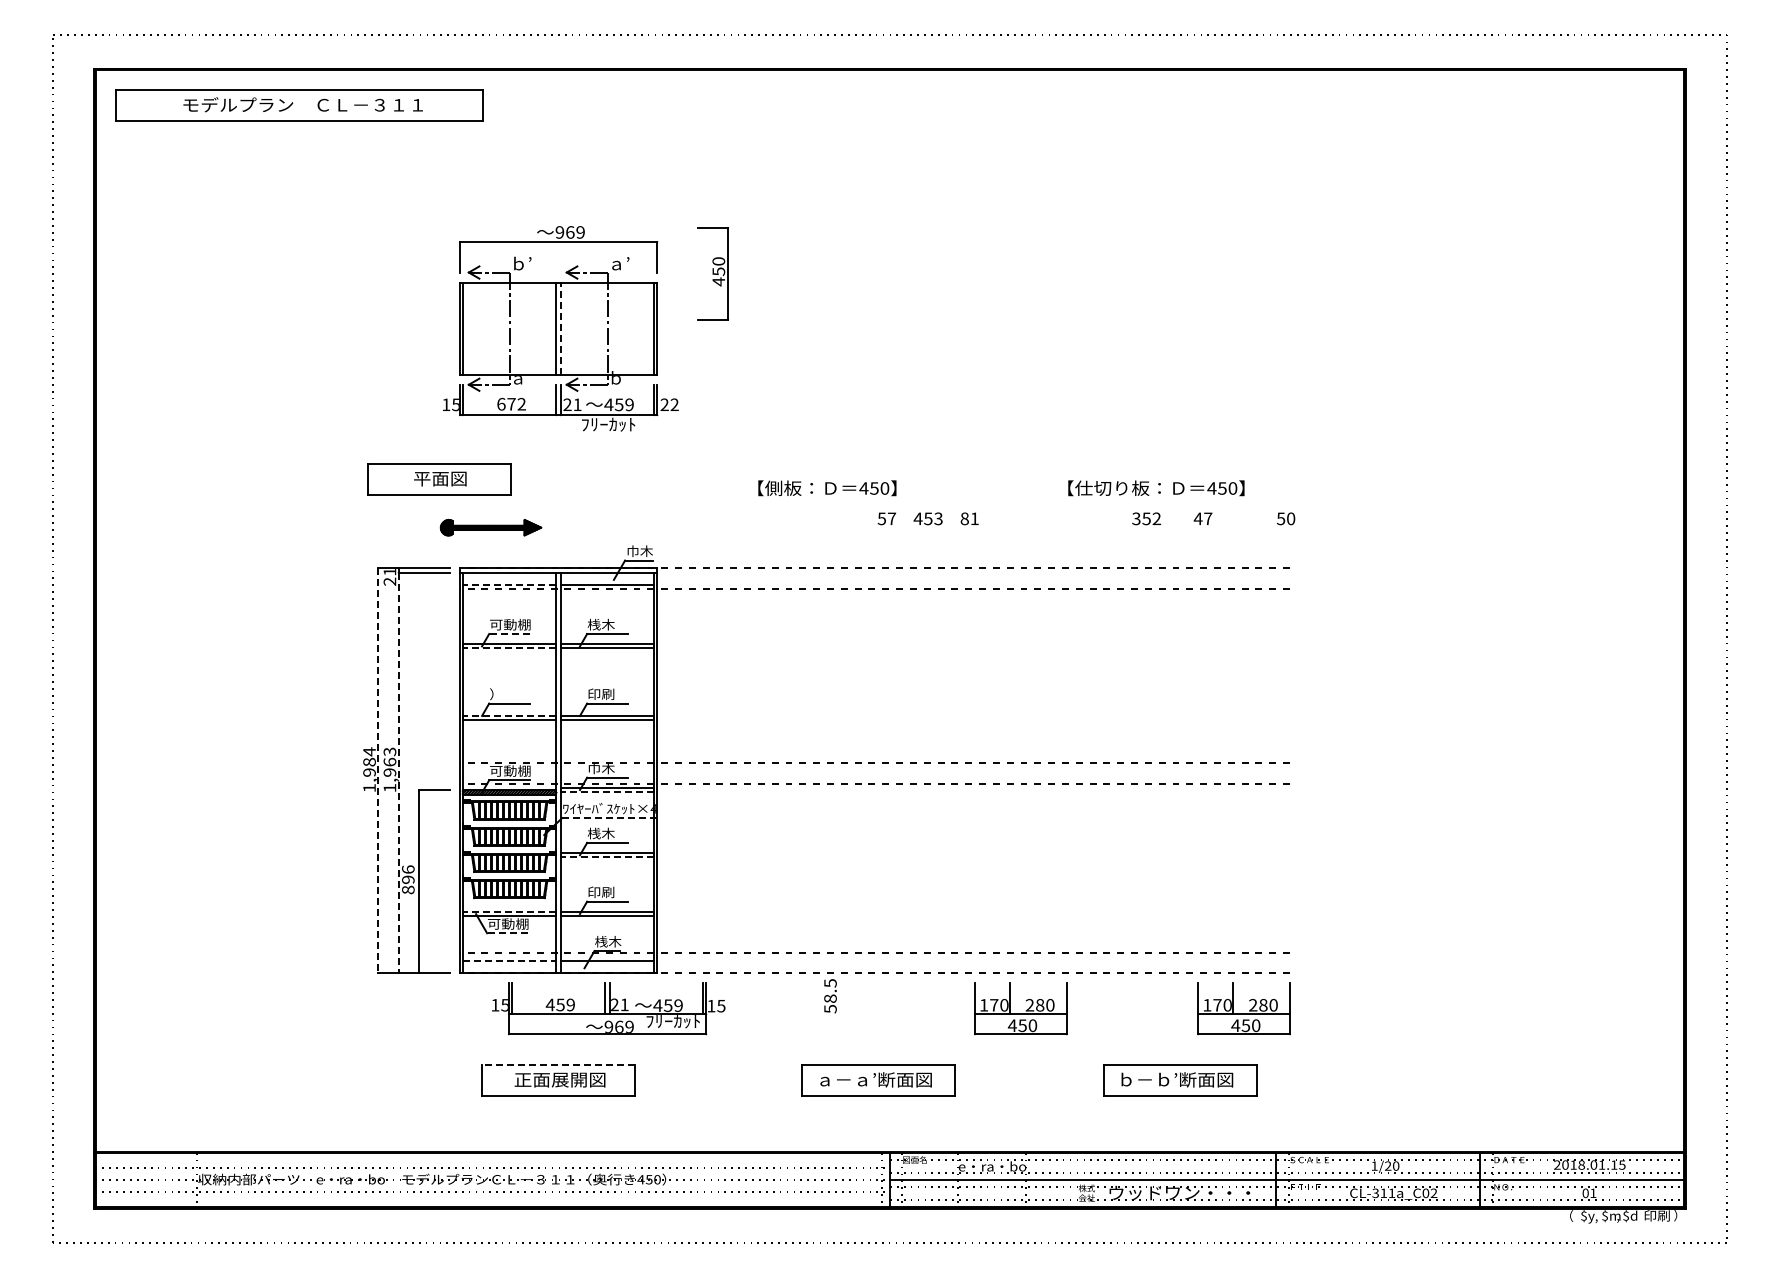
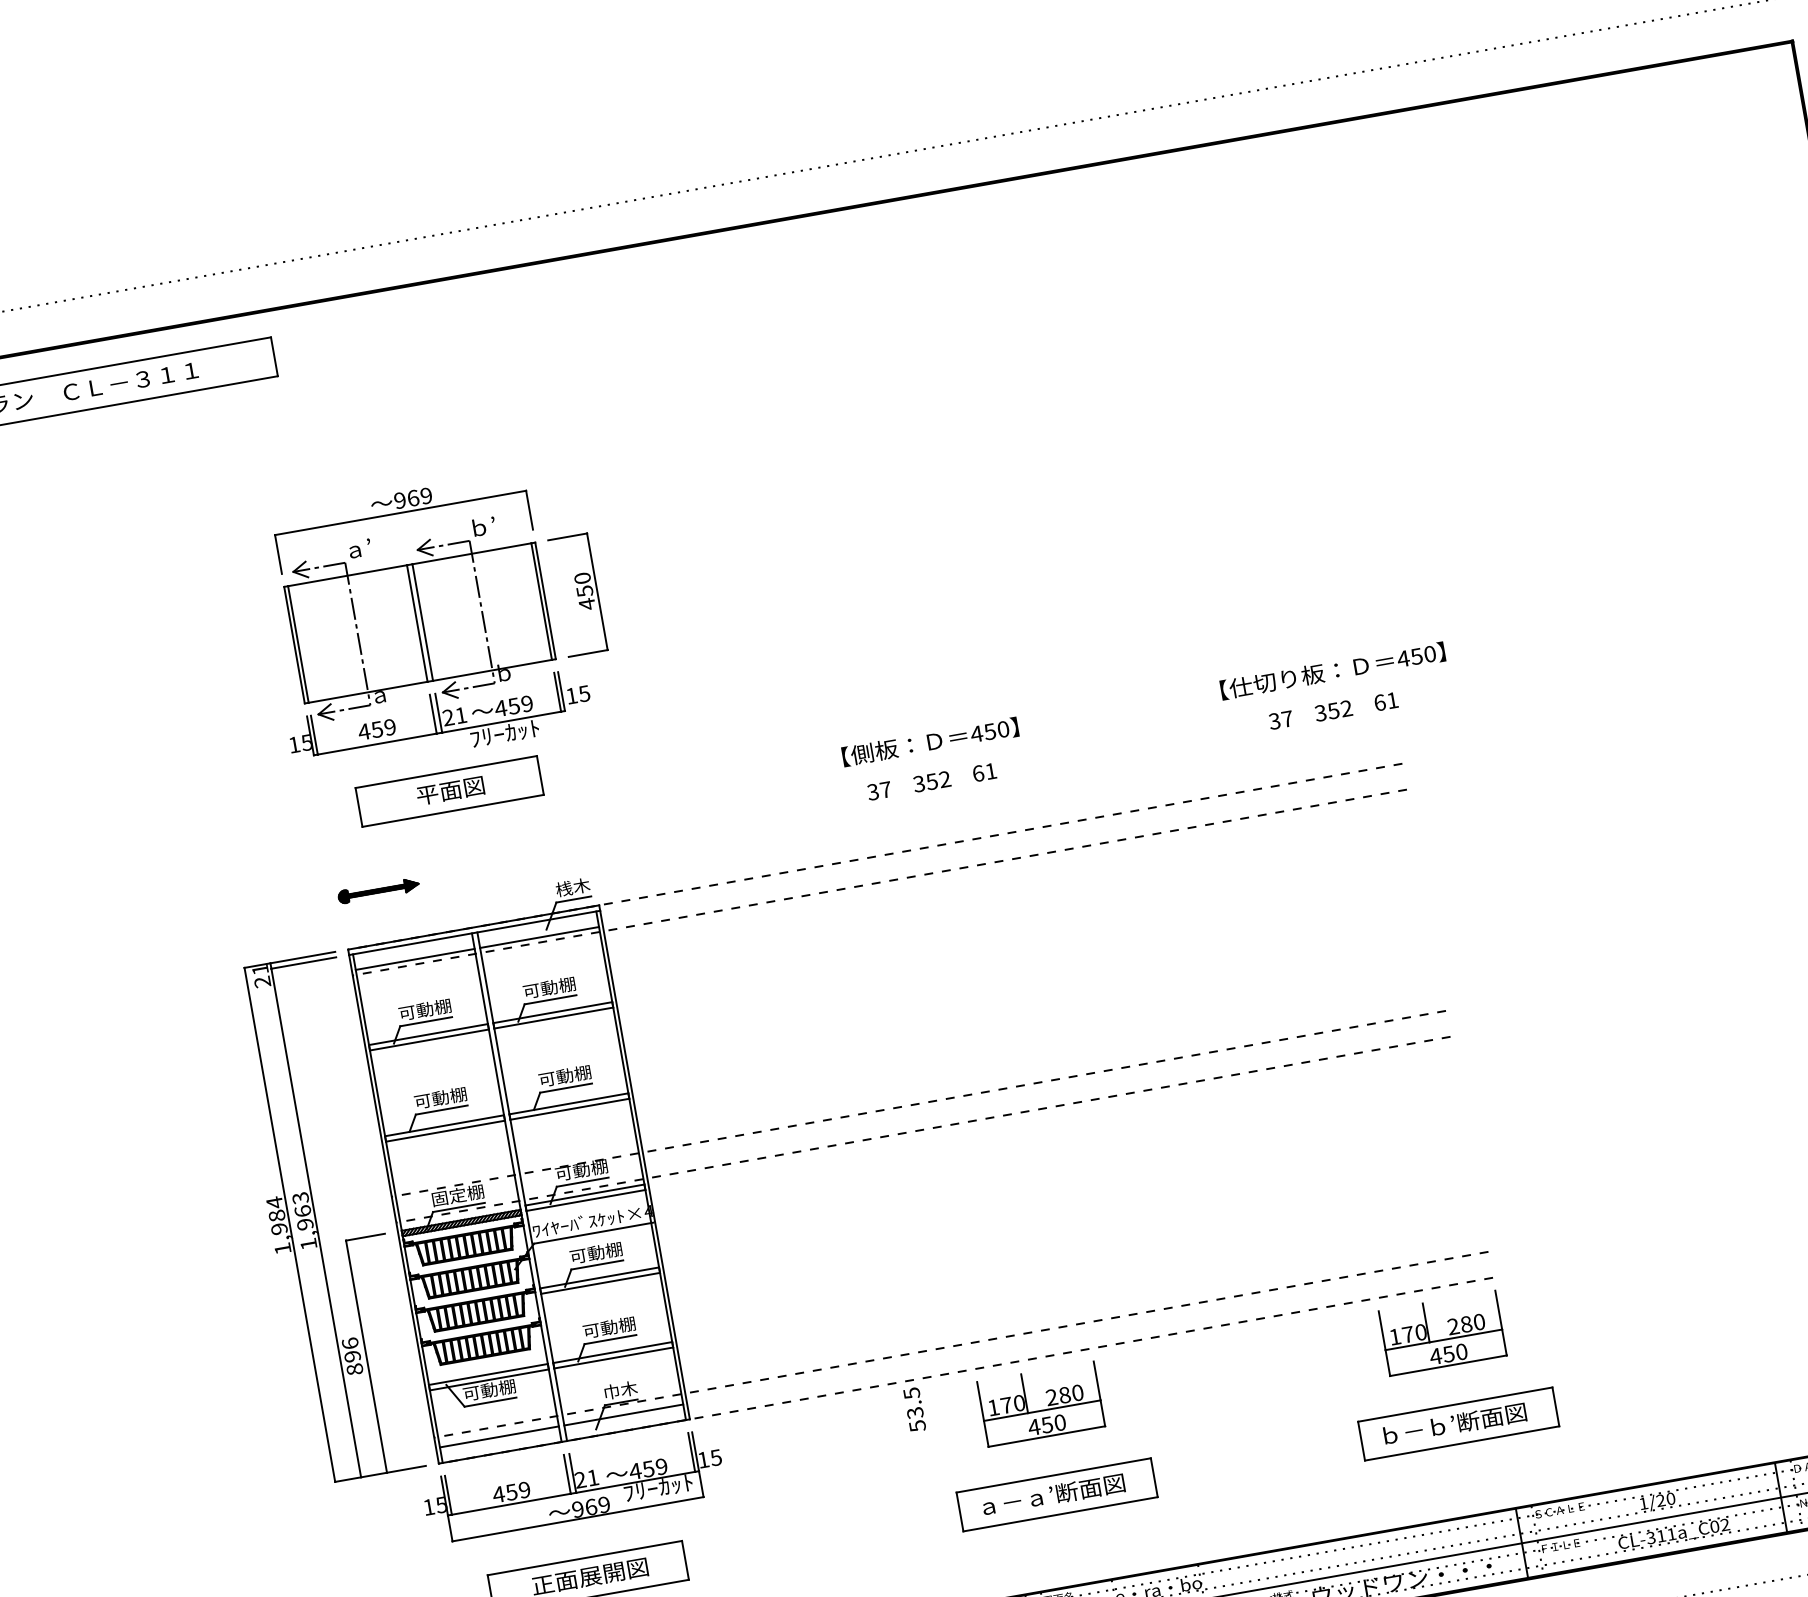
text: (518, 263) -> (354, 549), ｂ’ -> ａ’
text: (616, 263) -> (478, 527), ａ’ -> ｂ’
part: (712, 273) -> (577, 595), moved
line: (560, 328) -> (422, 622), dashed -> solid
text: (510, 403) -> (375, 728), 672 -> 459
text: (669, 404) -> (577, 694), 22 -> 15
part: (439, 479) -> (449, 791), moved
text: (827, 488) -> (930, 742), moved
text: (1156, 488) -> (1333, 671), moved
text: (881, 518) -> (872, 791), 57 -> 37
text: (927, 518) -> (930, 781), 453 -> 352
text: (964, 518) -> (977, 773), 81 -> 61
text: (1146, 518) -> (1333, 710), moved
text: (1197, 518) -> (1273, 721), 47 -> 37
text: (1285, 518) -> (1385, 701), 50 -> 61
part: (490, 527) -> (378, 890), size x0.62
text: (632, 550) -> (563, 888), 巾木 -> 桟木
line: (509, 584) -> (414, 958), dashed -> solid
text: (607, 624) -> (548, 987), 桟木 -> 可動棚
line: (509, 634) -> (426, 1022), dashed -> solid
line: (509, 648) -> (429, 1040), dashed -> solid
text: (510, 694) -> (440, 1098), ） -> 可動棚
text: (608, 694) -> (565, 1076), 印刷 -> 可動棚
line: (509, 715) -> (444, 1125), dashed -> solid
text: (608, 768) -> (581, 1170), 巾木 -> 可動棚
text: (503, 770) -> (448, 1196), 可動棚 -> 固定棚
line: (378, 771) -> (290, 1225), dashed -> solid
line: (398, 773) -> (316, 1223), dashed -> solid
line: (607, 792) -> (585, 1201), dashed -> solid
line: (609, 818) -> (594, 1233), dashed -> solid
text: (607, 833) -> (595, 1253), 桟木 -> 可動棚
line: (607, 857) -> (600, 1283), dashed -> solid
text: (608, 892) -> (609, 1327), 印刷 -> 可動棚
line: (509, 911) -> (488, 1374), dashed -> solid
line: (507, 933) -> (490, 1402), dashed -> solid
text: (601, 941) -> (611, 1391), 桟木 -> 巾木
line: (509, 961) -> (499, 1437), dashed -> solid
text: (830, 998) -> (915, 1412), 58.5 -> 53.5
part: (608, 1008) -> (573, 1486), moved
part: (1020, 1008) -> (1040, 1403), moved
line: (558, 1065) -> (584, 1558), dashed -> solid
part: (878, 1080) -> (1056, 1495), moved
part: (1180, 1080) -> (1459, 1424), moved

